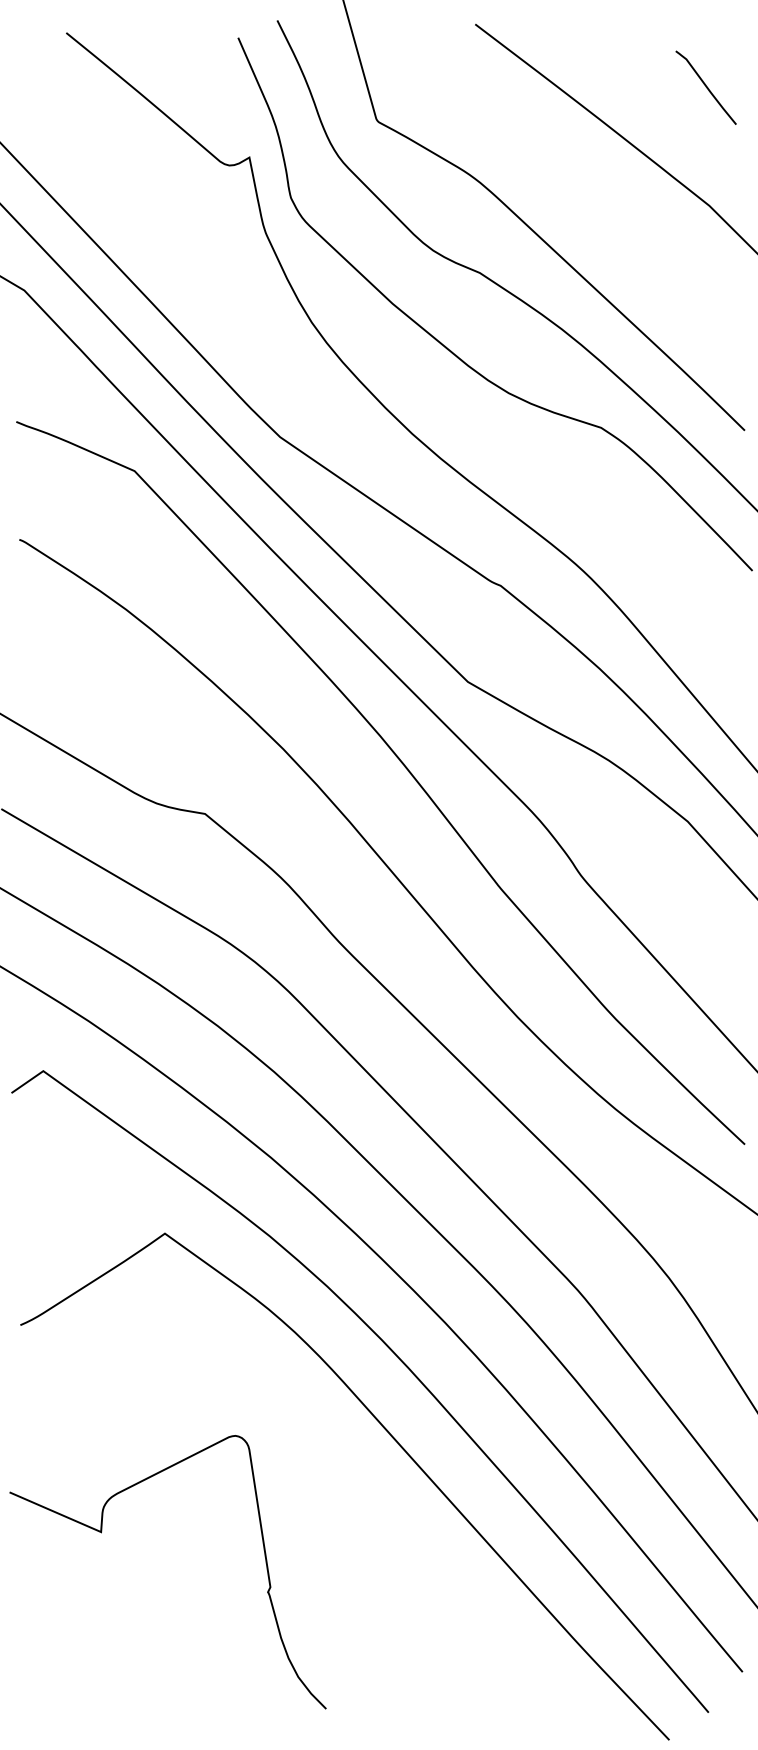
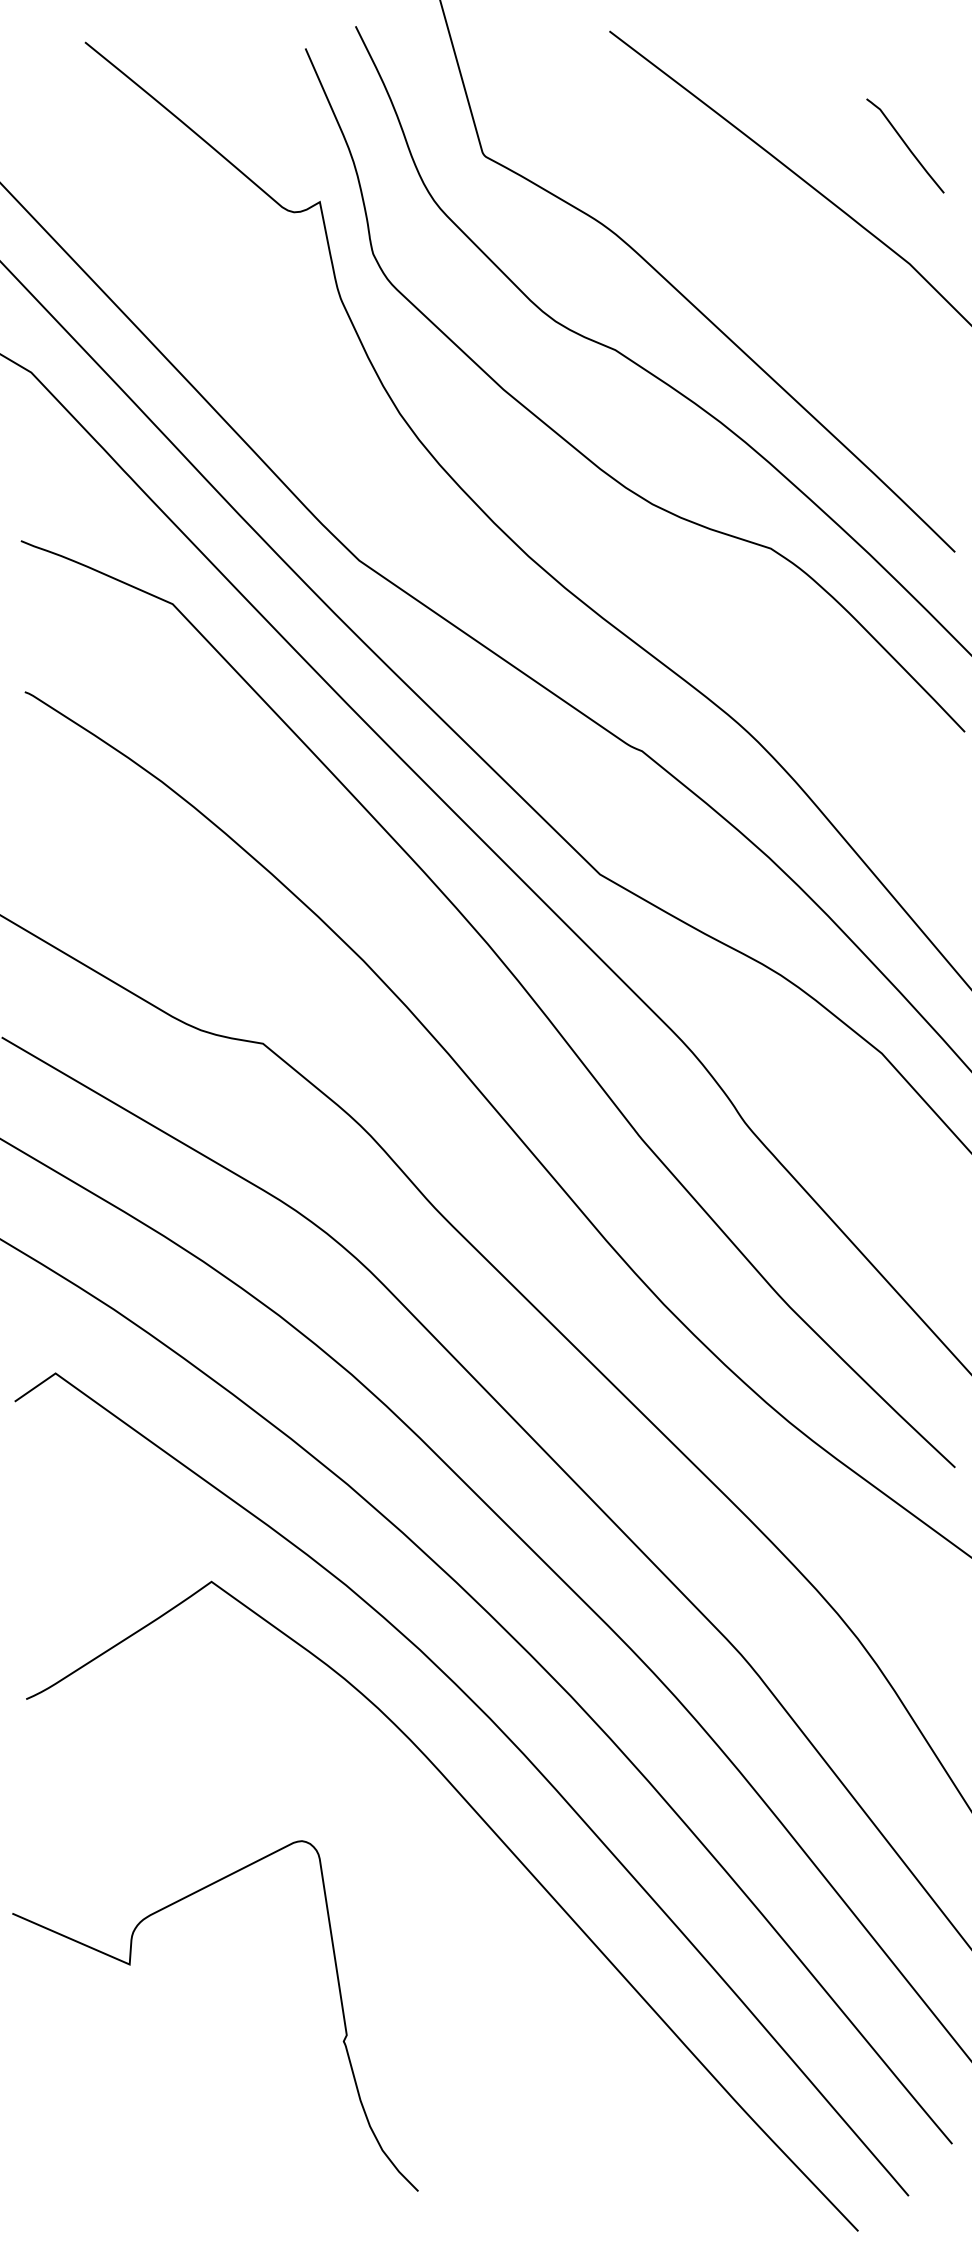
curve: (705, 87) -> (904, 145), moved

